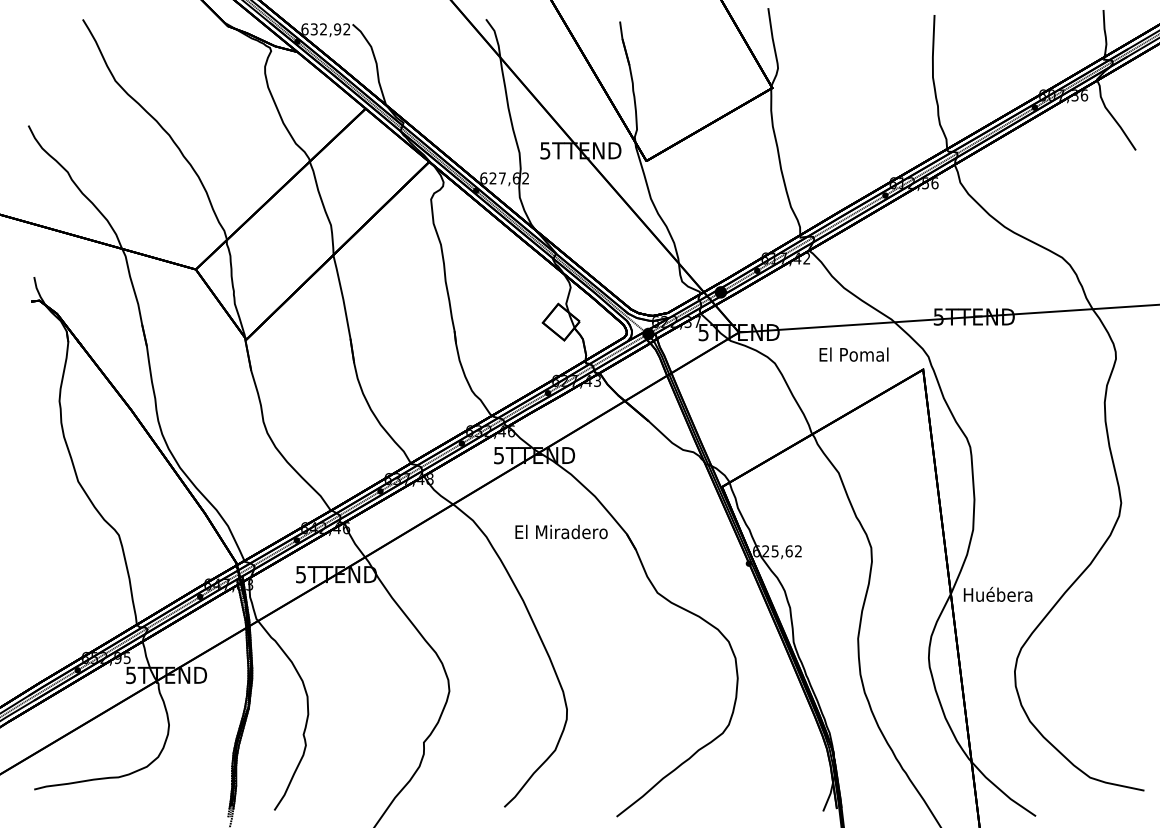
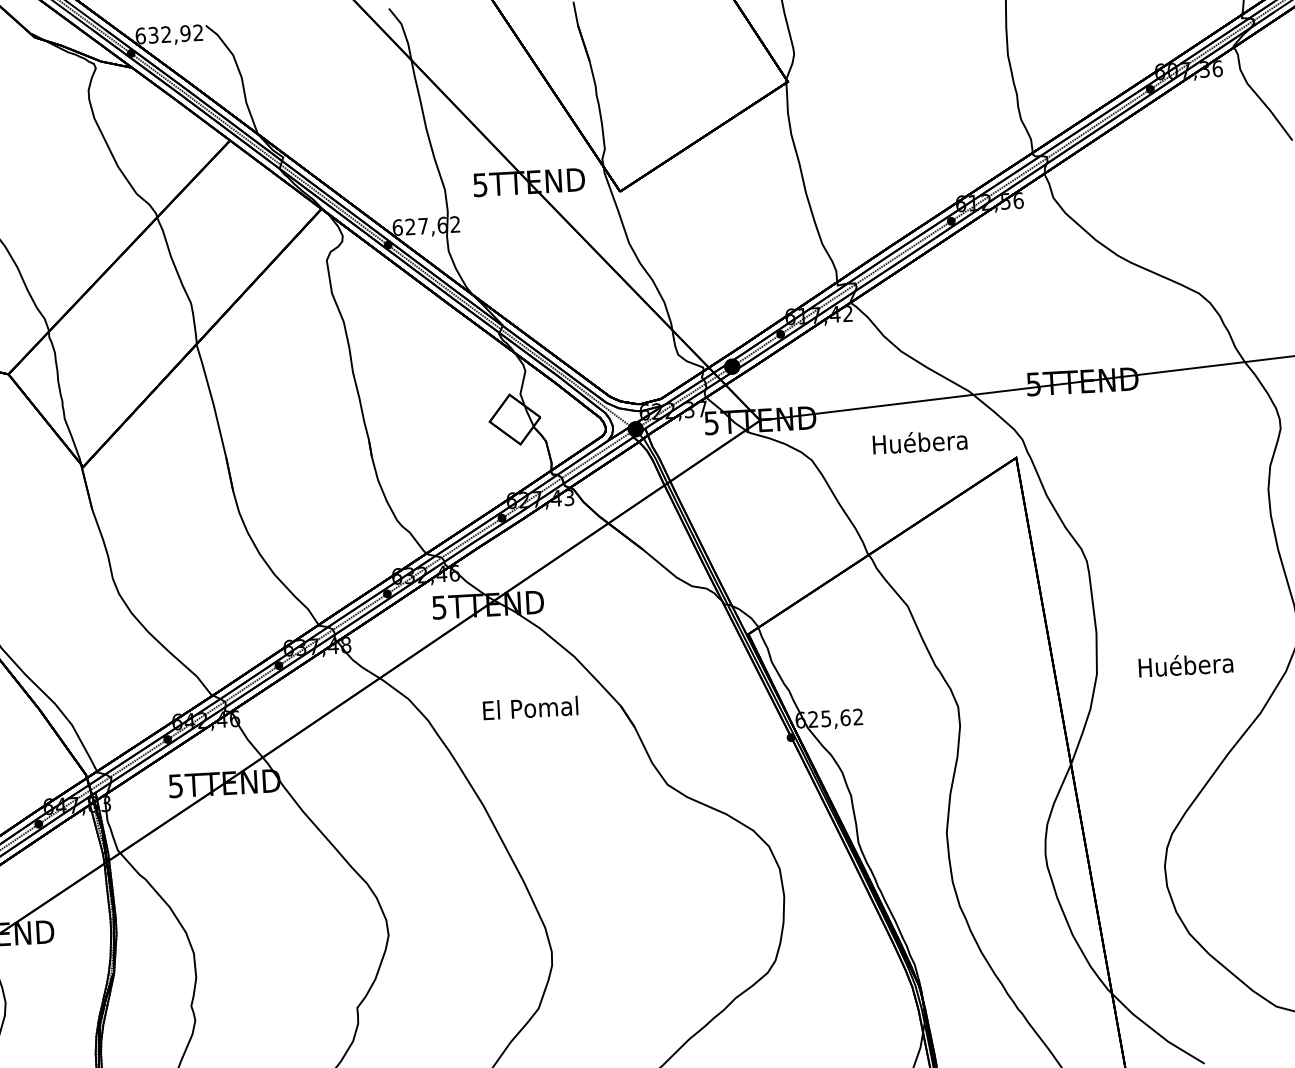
text: (853, 353) -> (919, 440), El Pomal -> Huébera
text: (561, 531) -> (530, 707), El Miradero -> El Pomal
text: (997, 593) -> (1185, 663), moved

